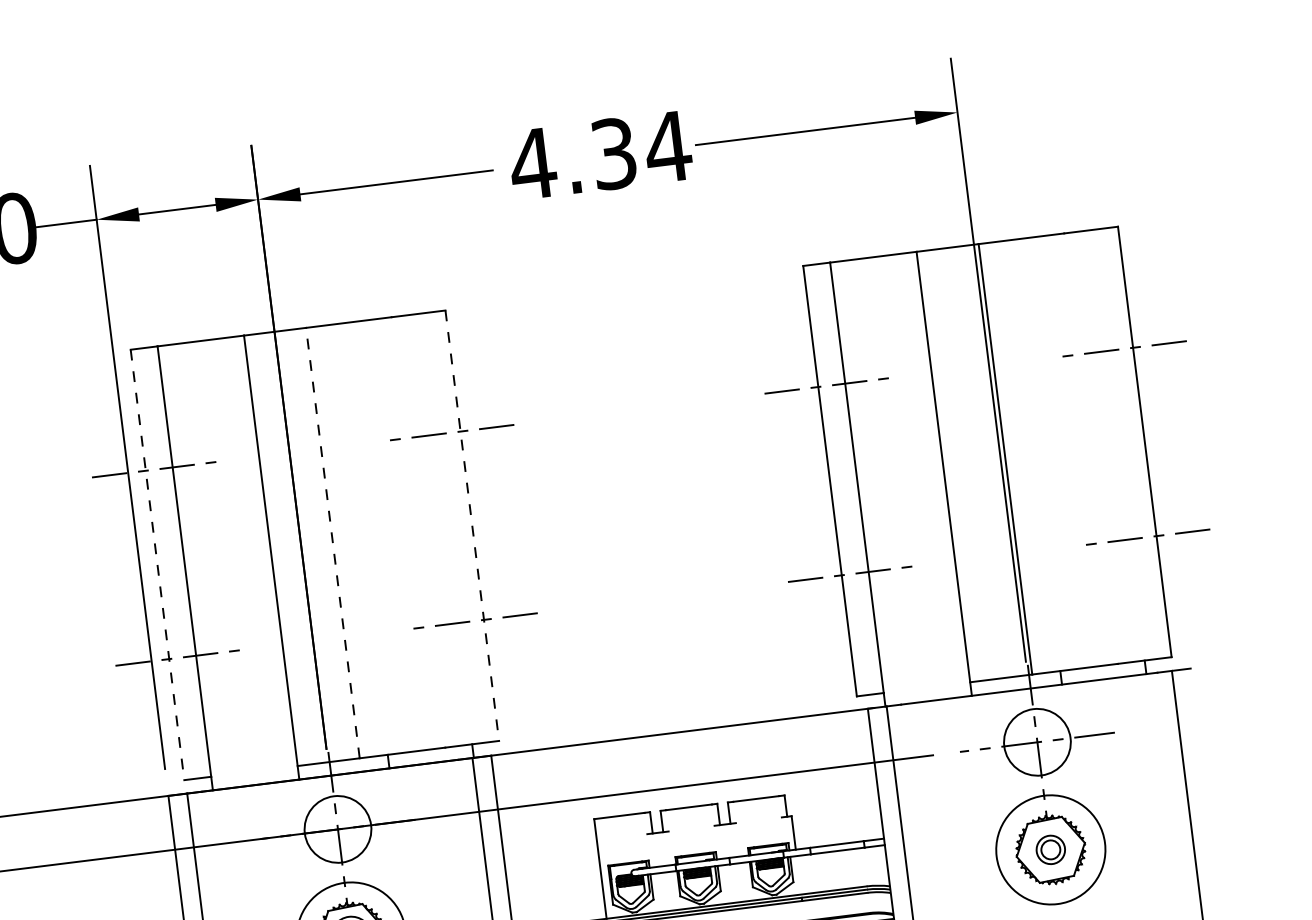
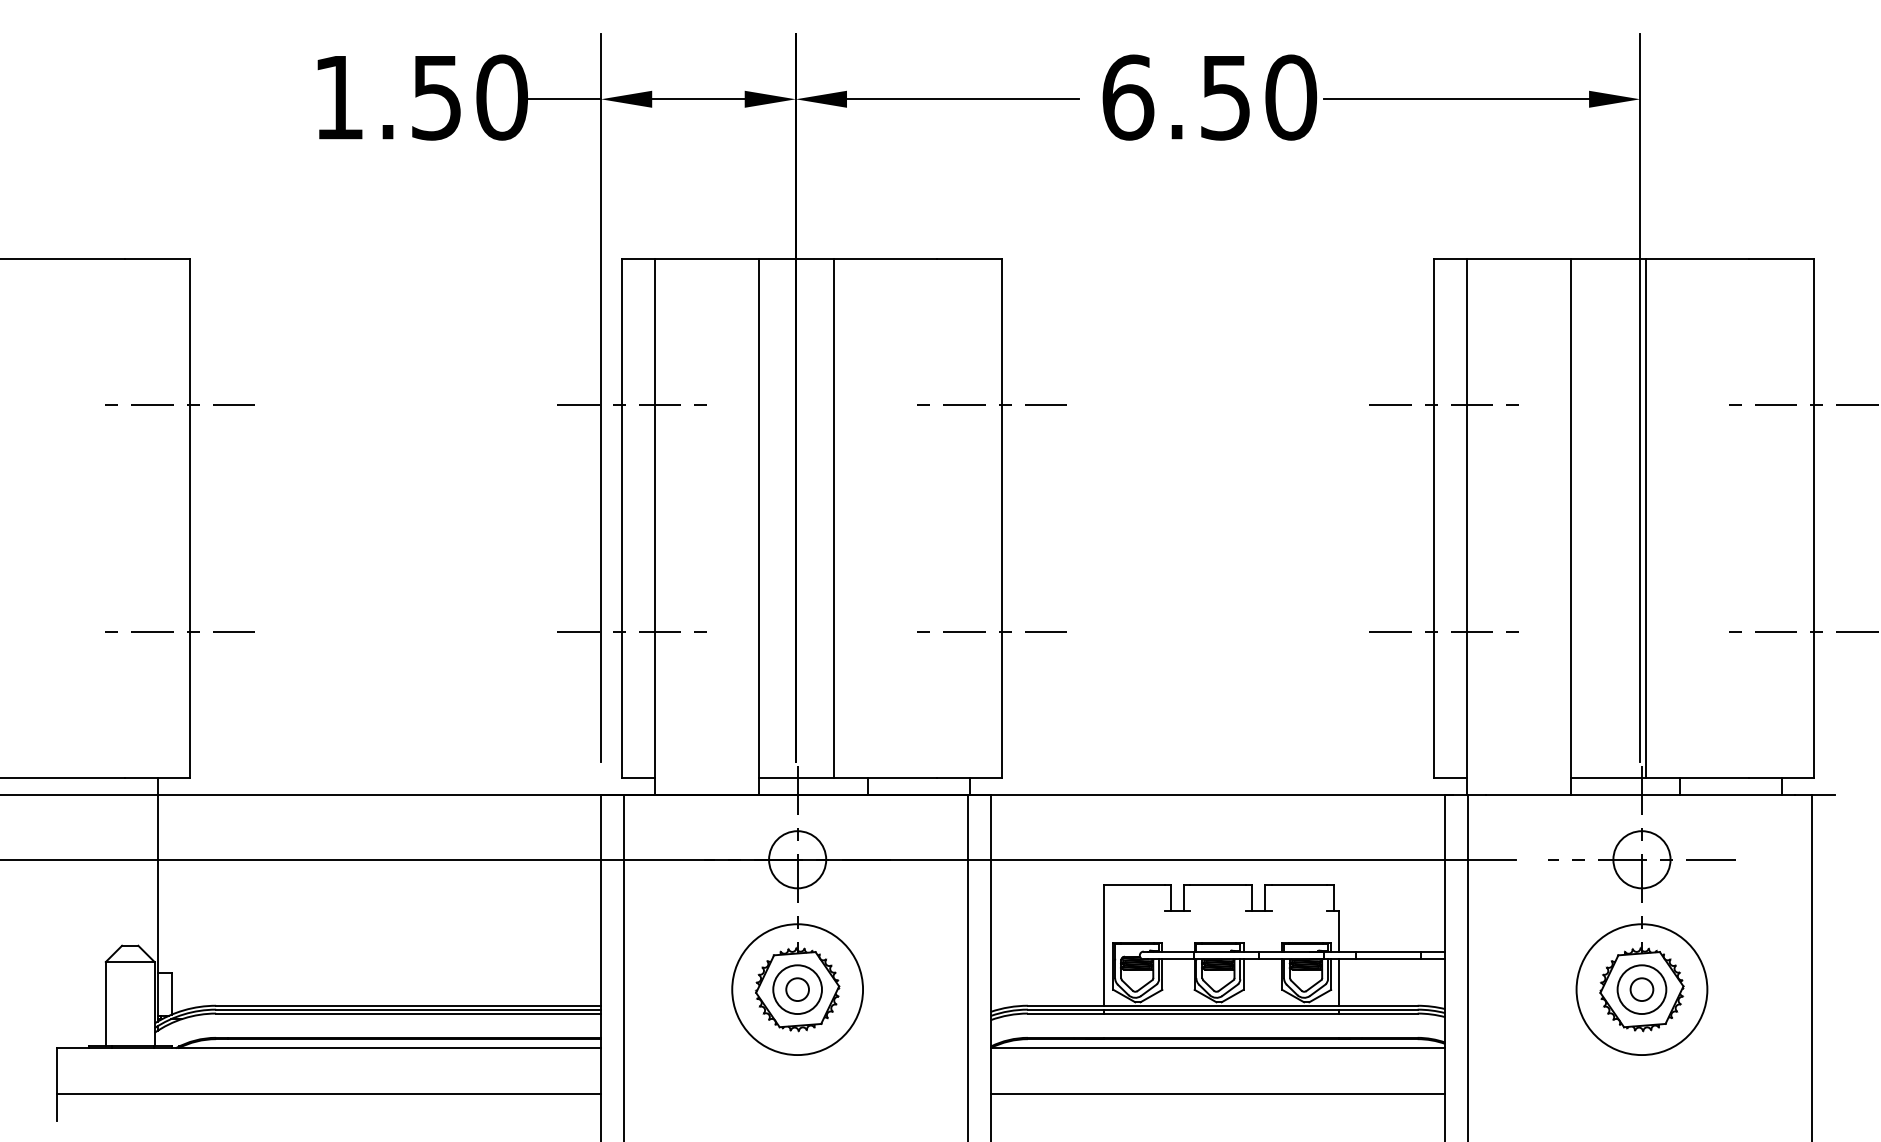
text: (600, 155) -> (1209, 97), 4.34 -> 6.50
line: (472, 525) -> (1002, 518), dashed -> solid
line: (332, 543) -> (833, 518), dashed -> solid
line: (157, 564) -> (622, 518), dashed -> solid
circle: (1037, 742) -> (1641, 859), size x0.71
circle: (337, 829) -> (797, 859), size x0.71
circle: (1050, 849) -> (1641, 989), size x1.43
line: (798, 875) -> (1338, 982), added

